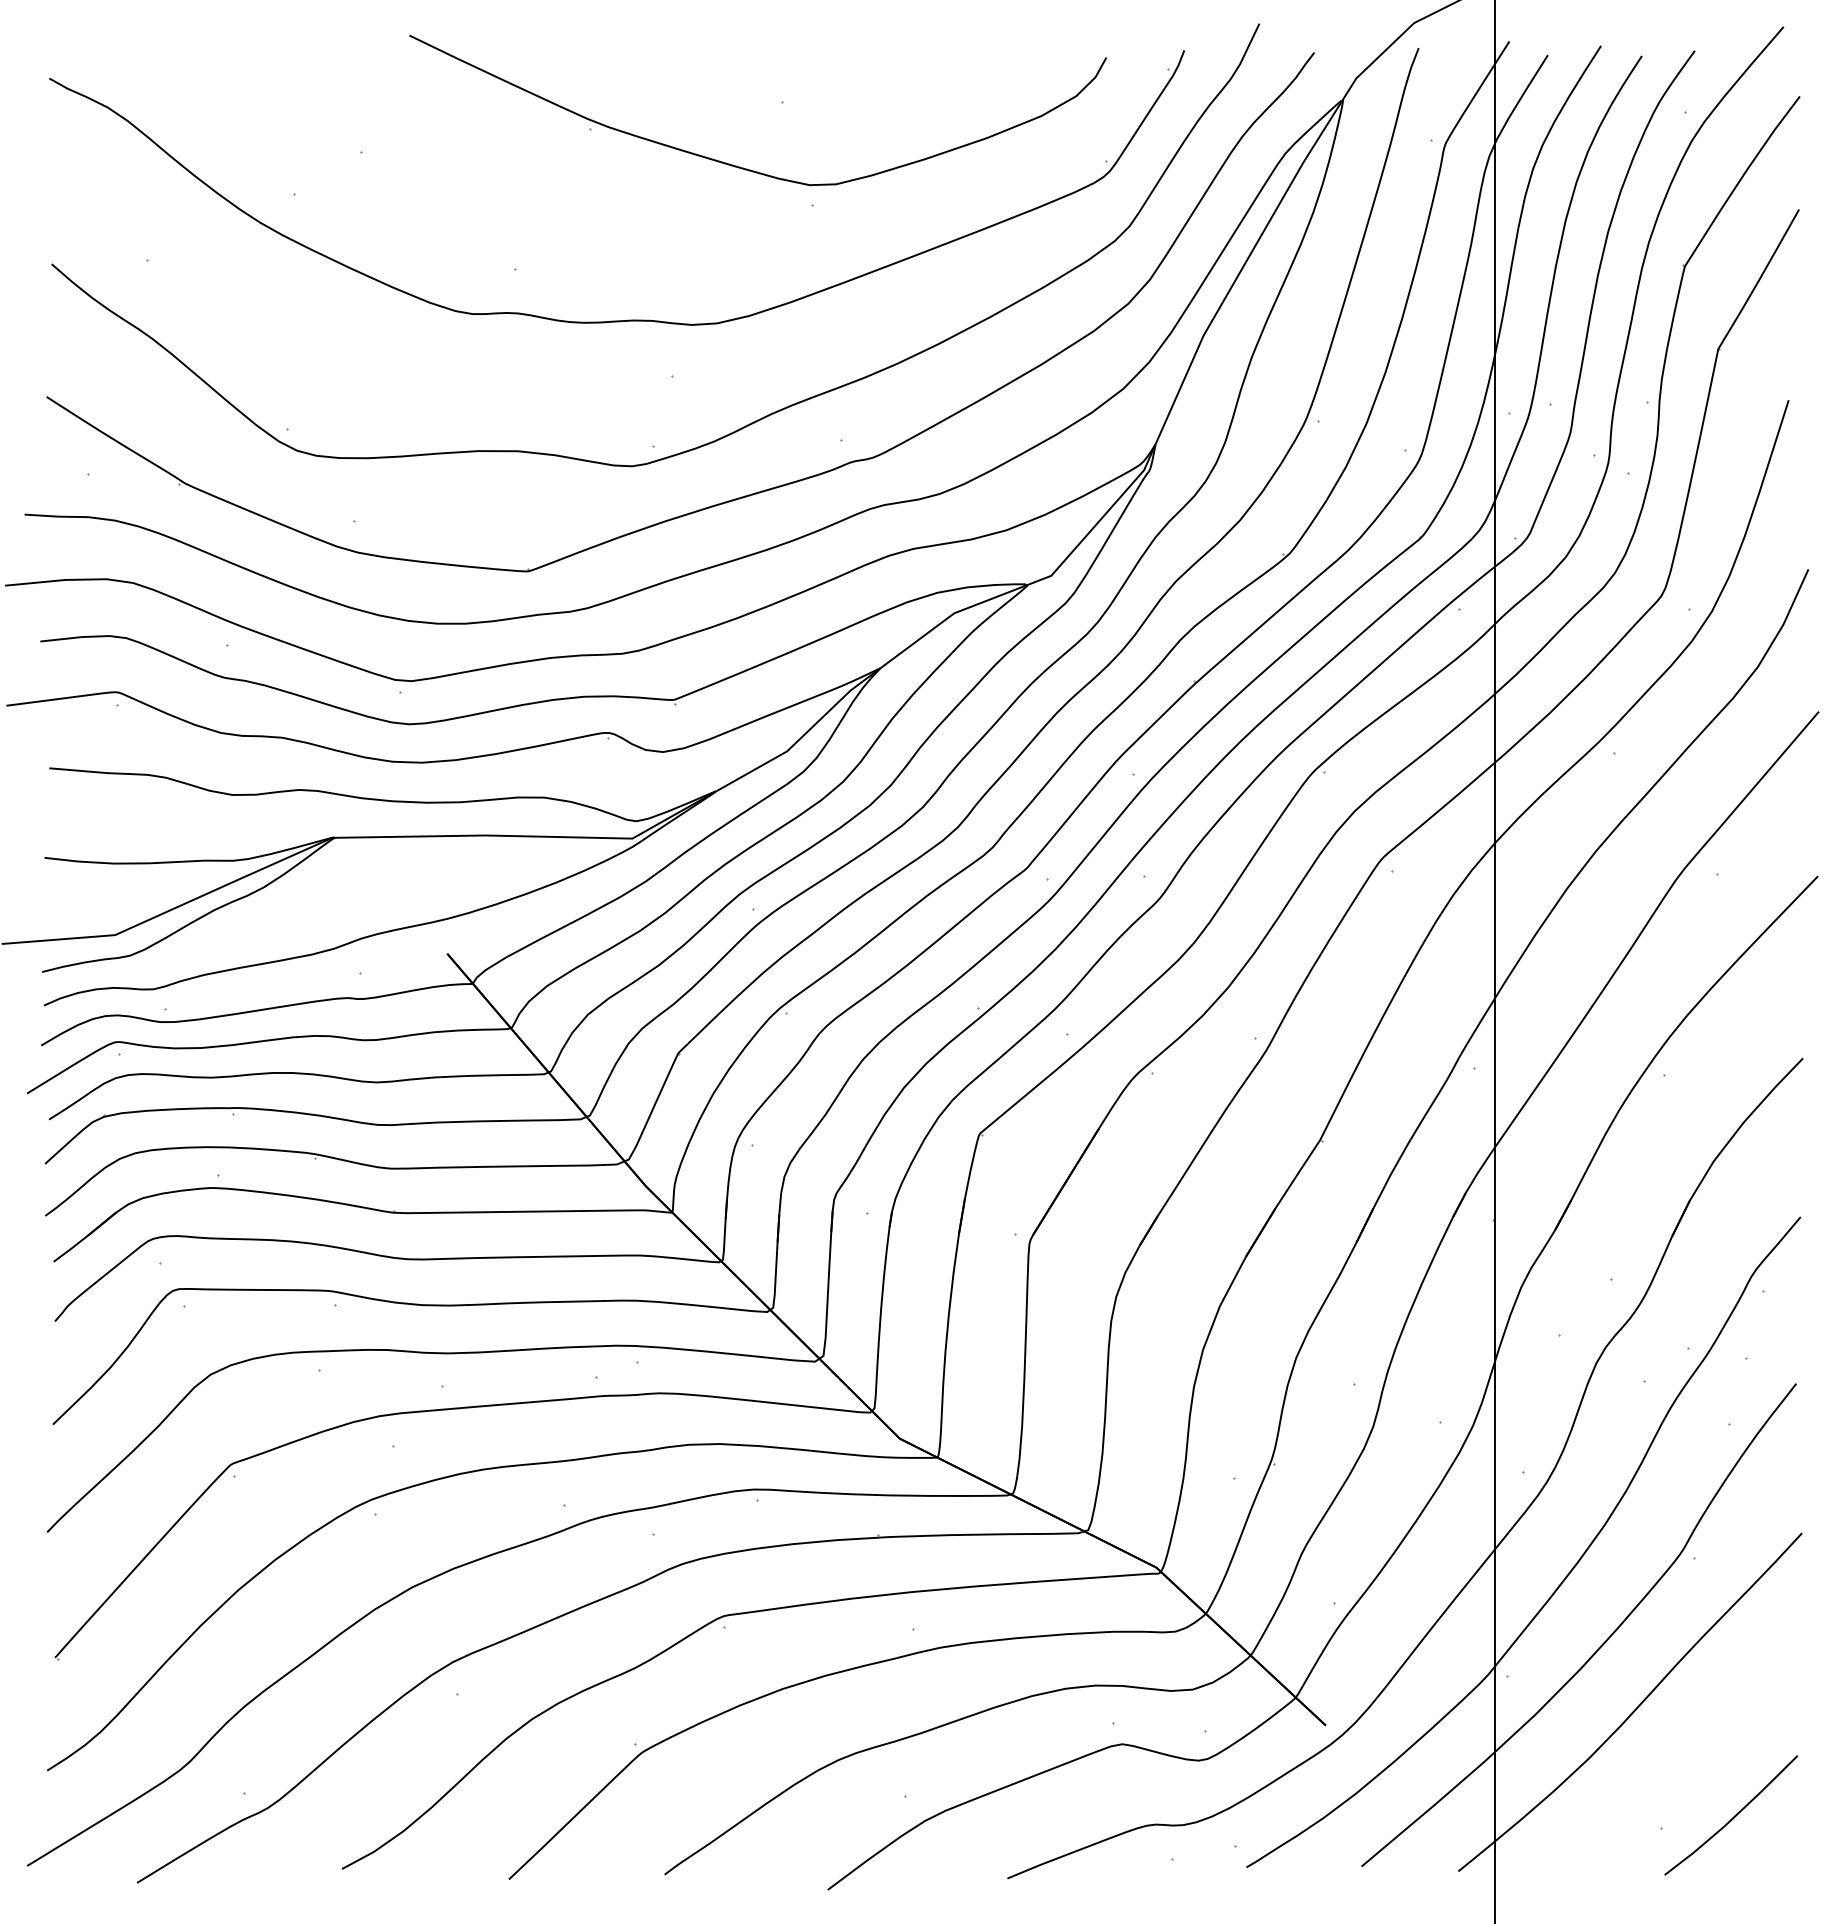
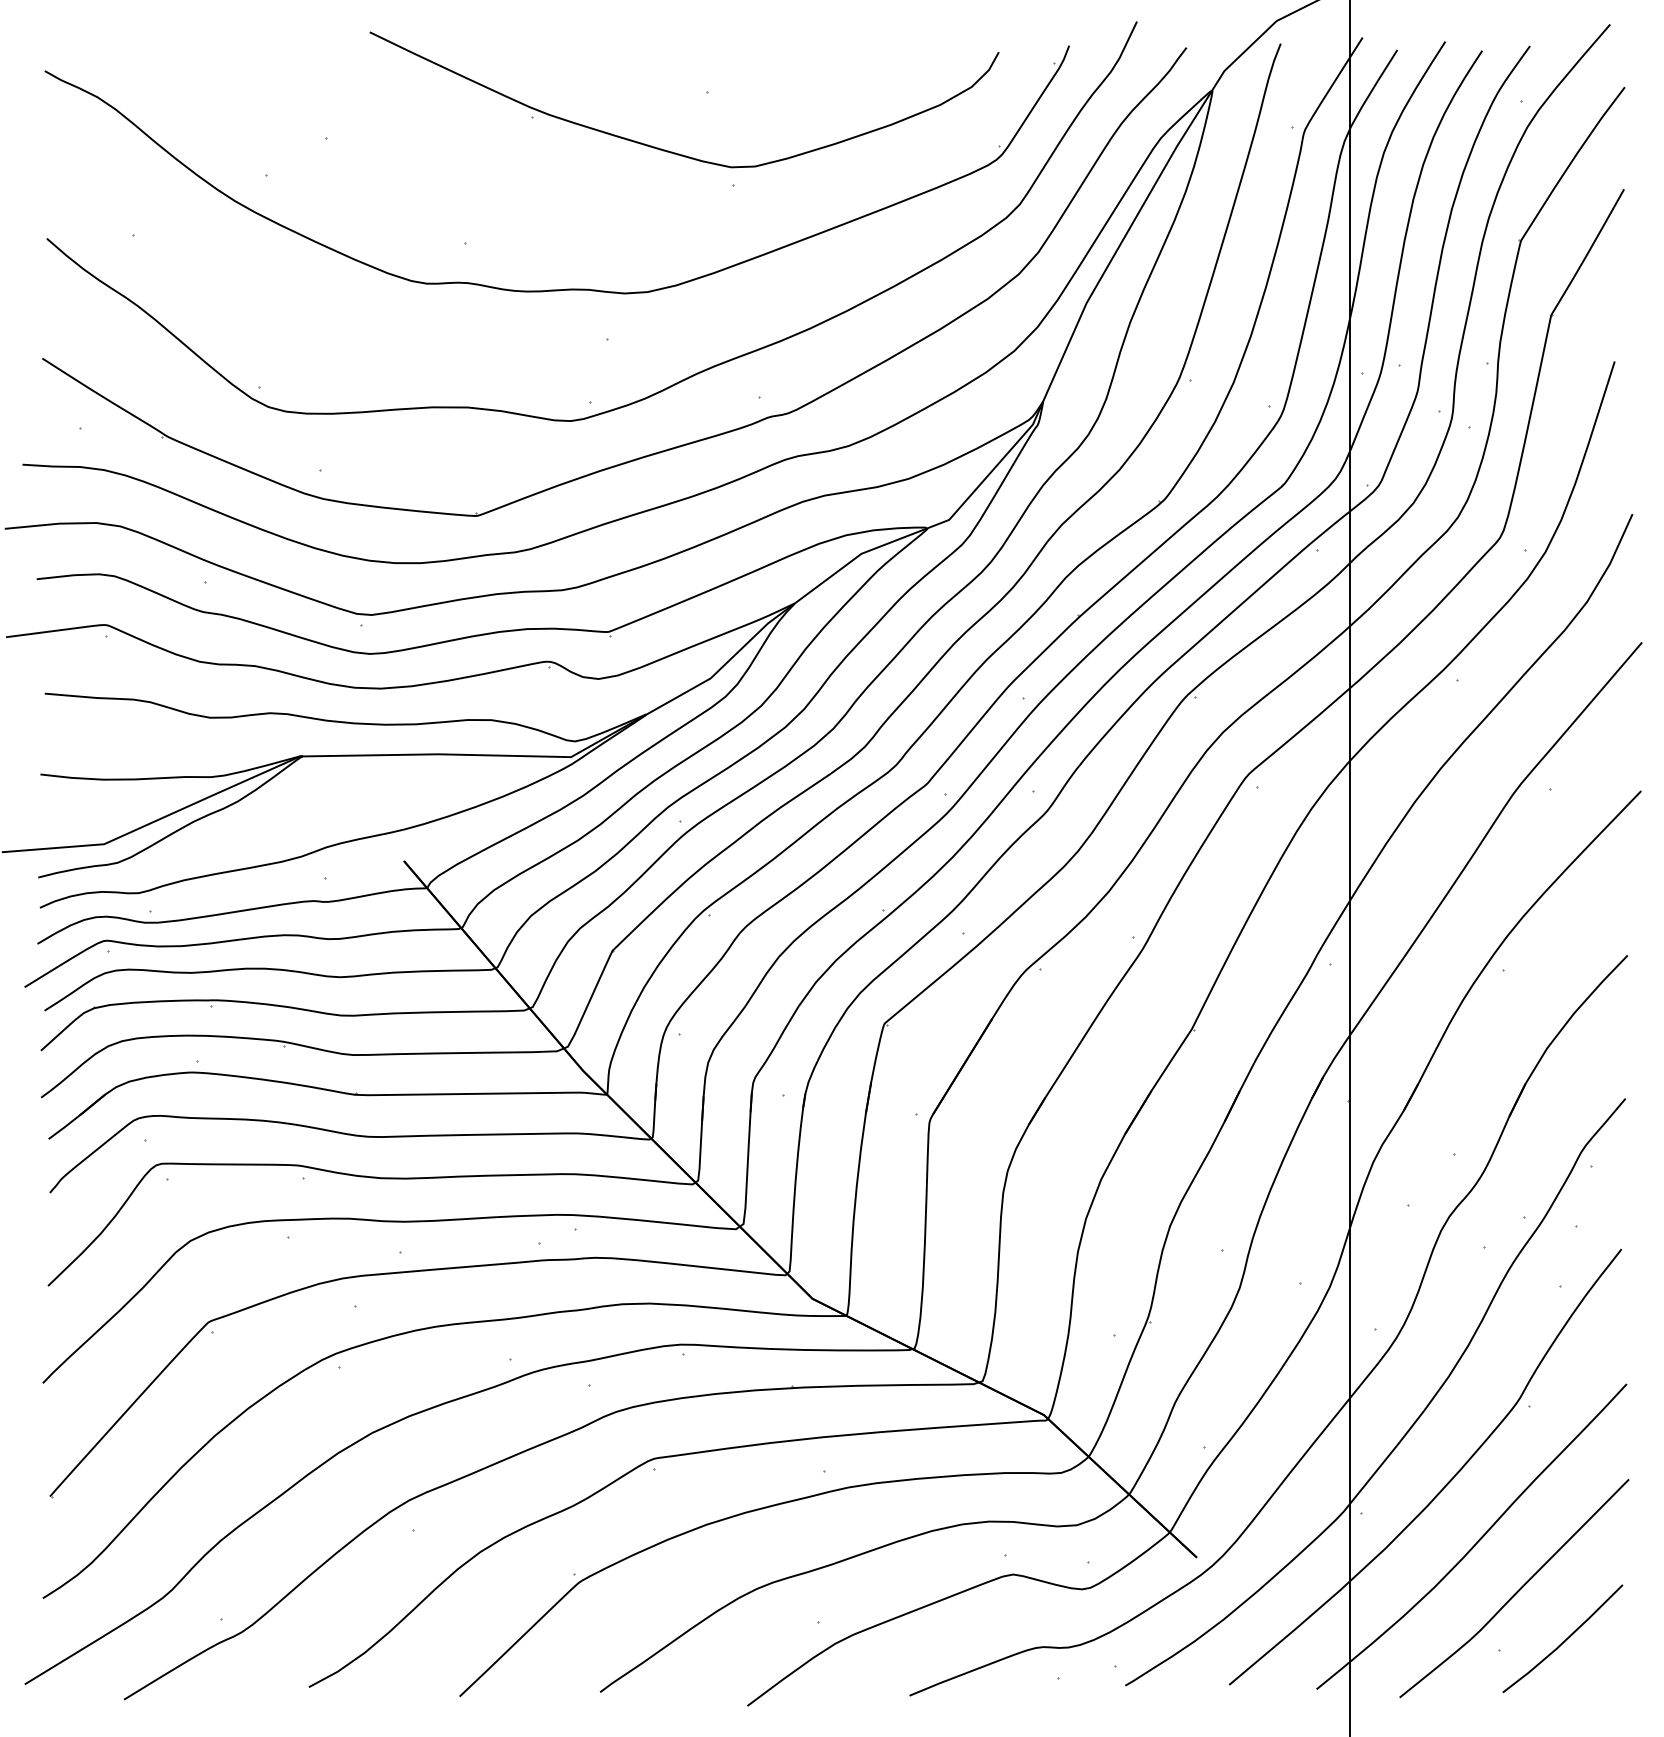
curve: (1680, 1762) -> (1517, 1591), added

